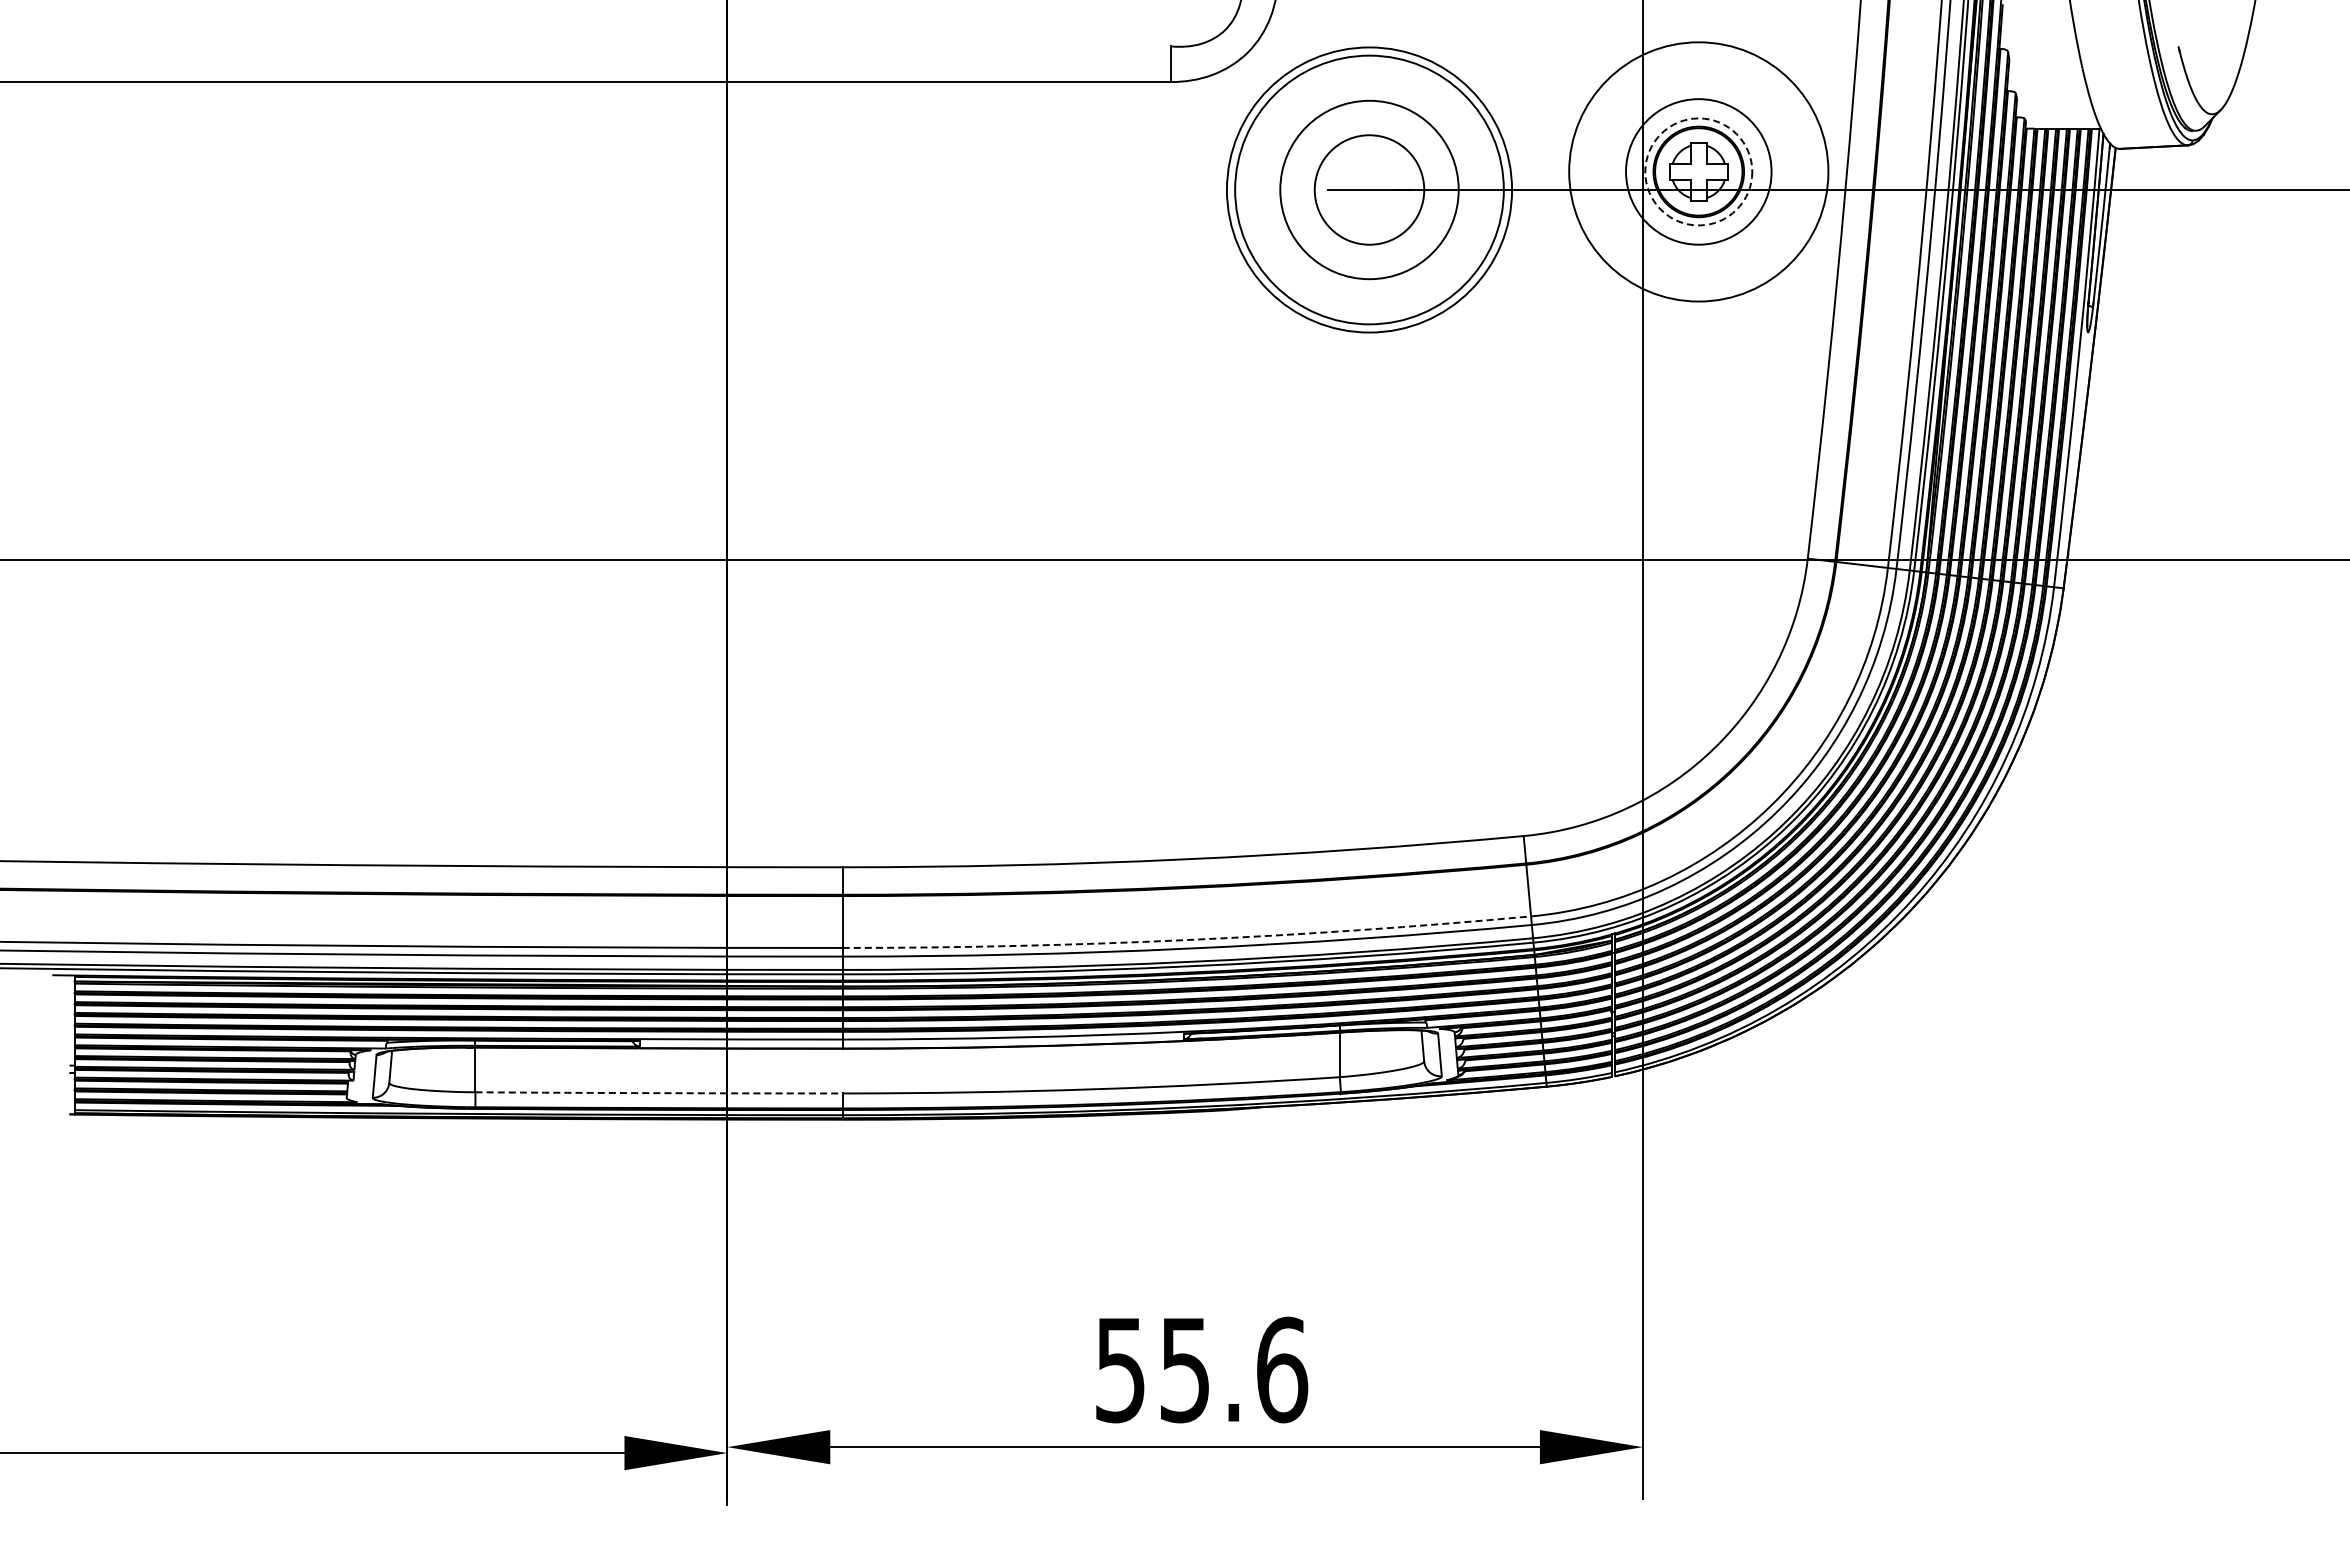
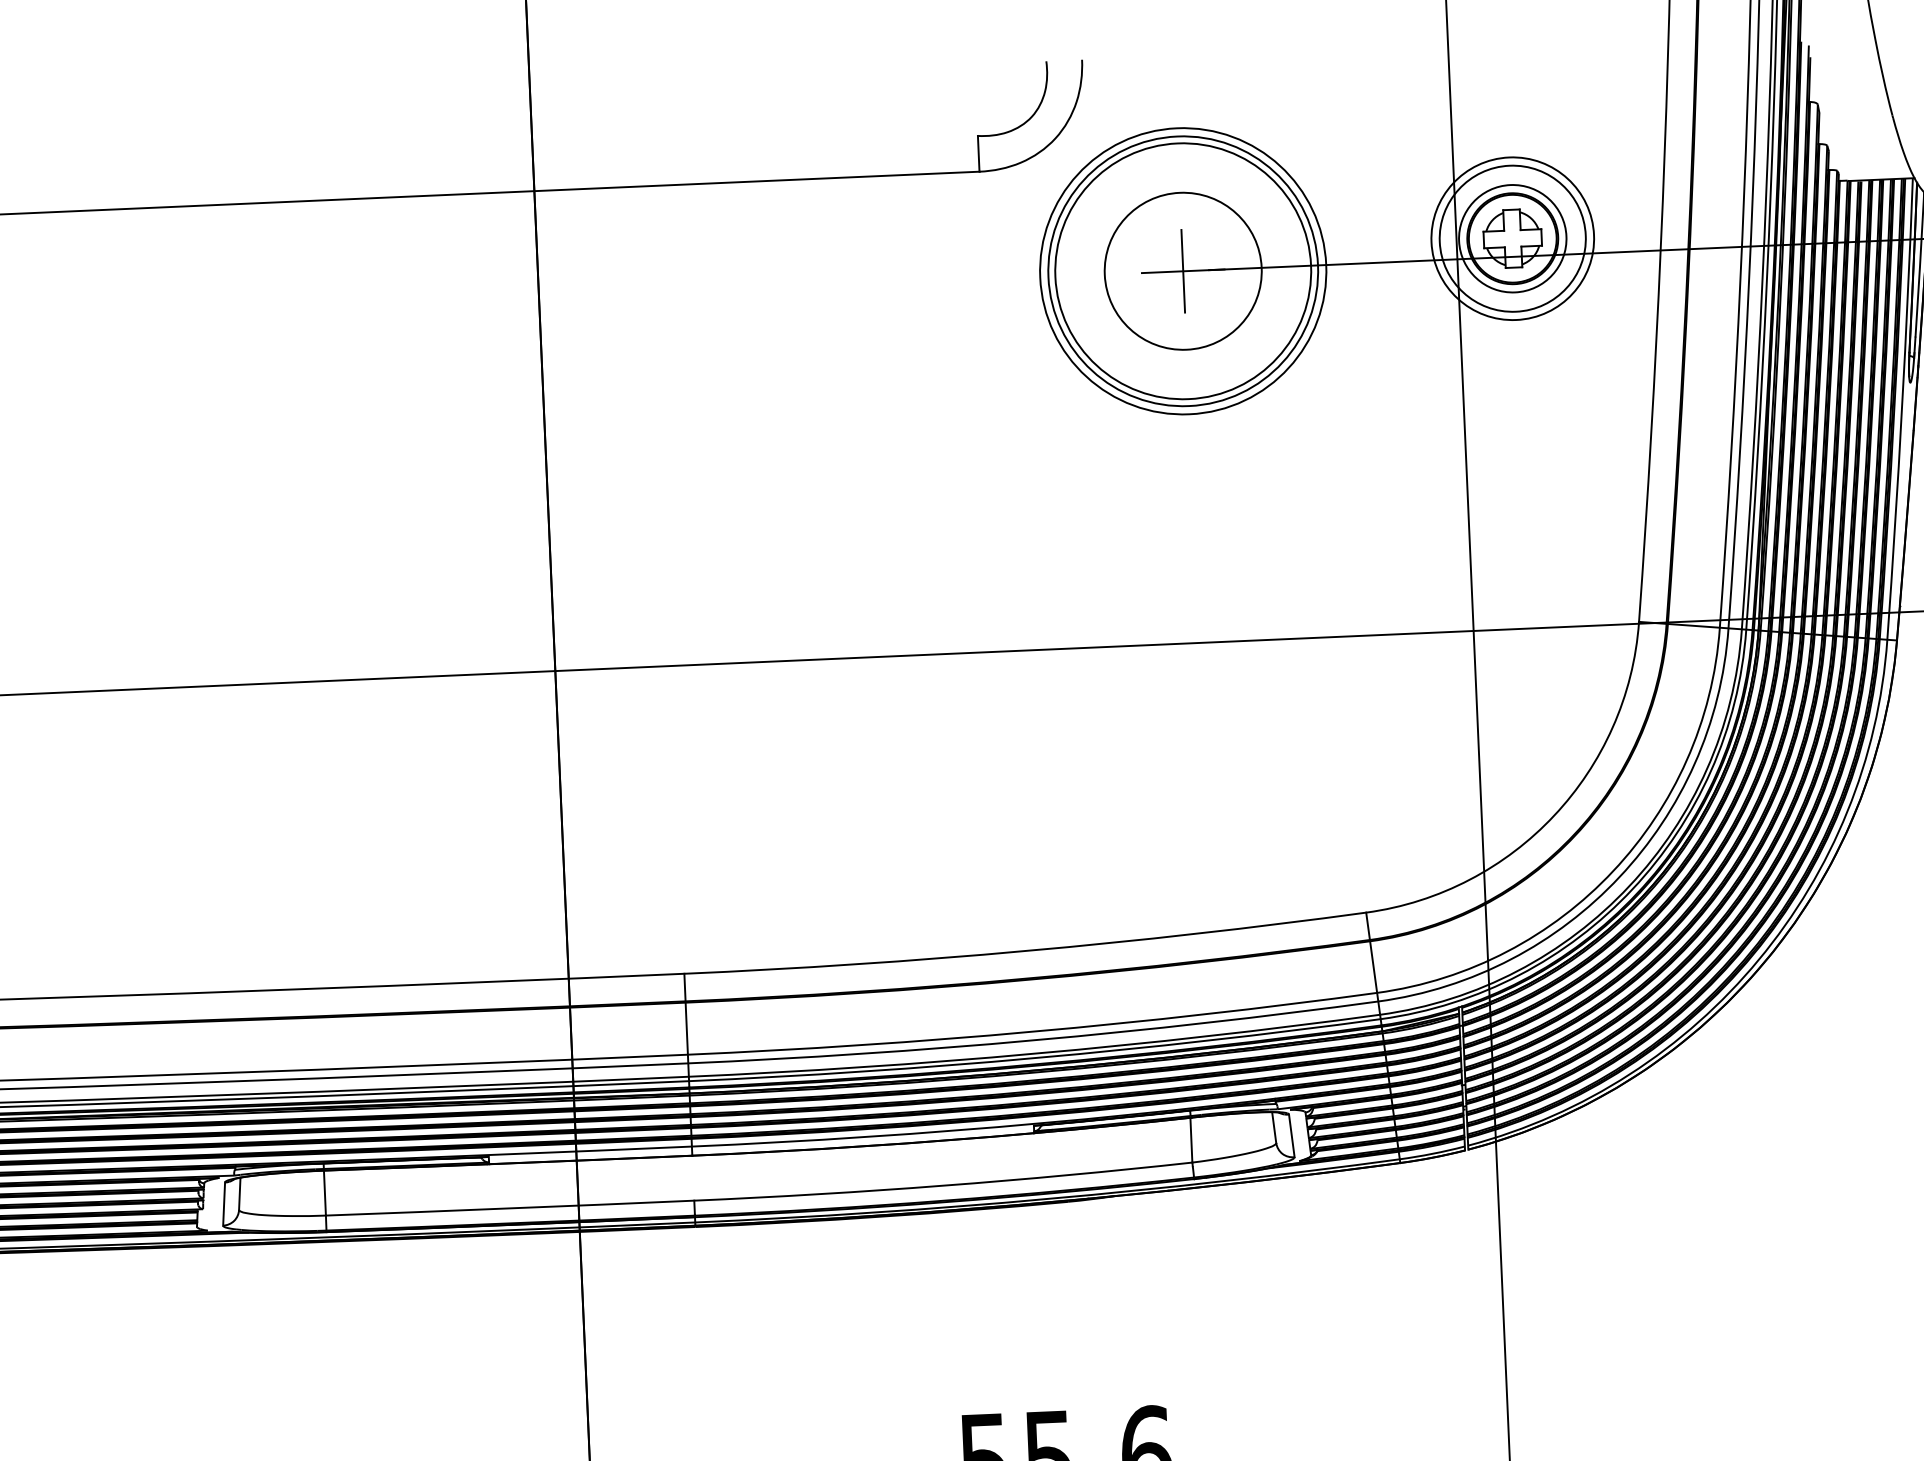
circle: (1698, 171) -> (1512, 238), dashed -> solid
circle: (1698, 171) -> (1512, 238), size x0.62
circle: (1369, 189) -> (1183, 270), size x1.43
circle: (1369, 189) -> (1183, 270), size x1.43
line: (1369, 189) -> (1183, 270), added
arc: (1187, 940) -> (1033, 1032), dashed -> solid
arc: (659, 1093) -> (510, 1208), dashed -> solid

